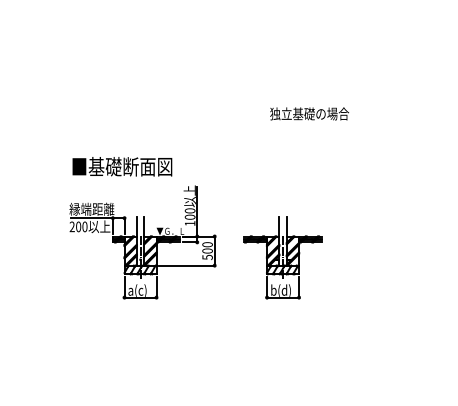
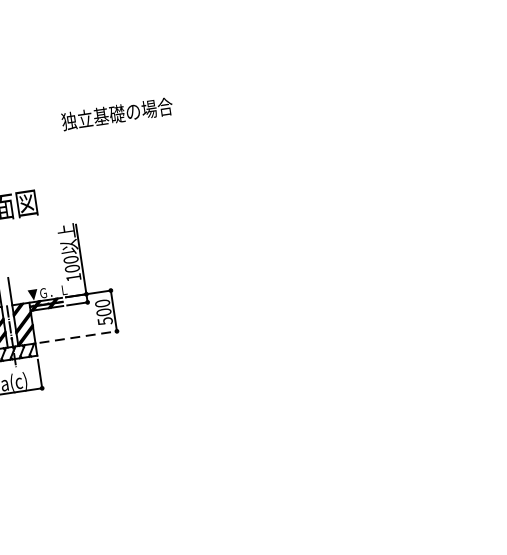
text: (309, 113) -> (117, 113), moved
part: (282, 257) -> (210, 305), removed
line: (187, 265) -> (78, 336), solid -> dashed

